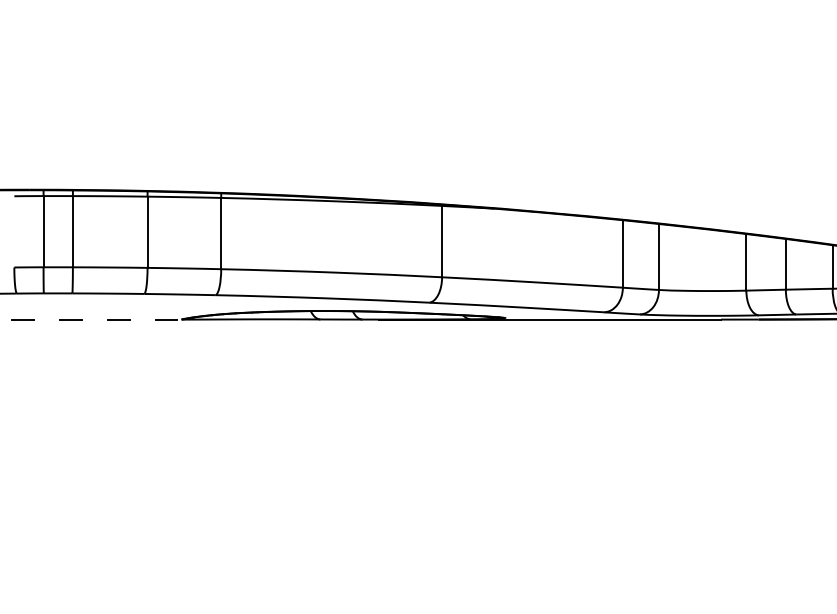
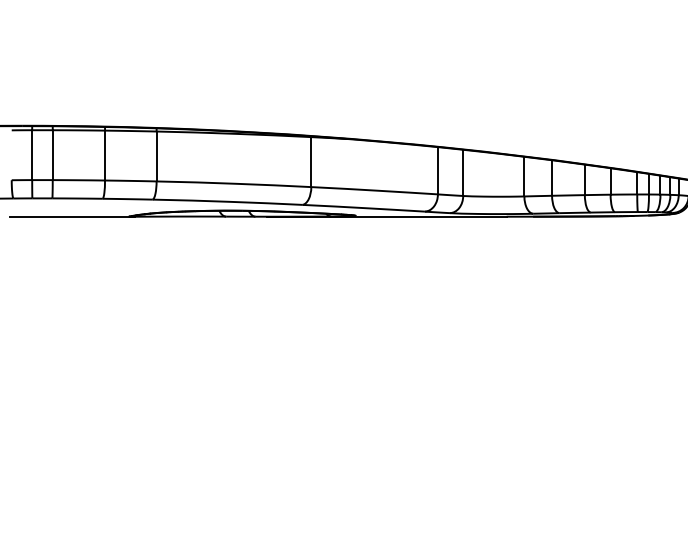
line: (101, 319) -> (72, 216), dashed -> solid

